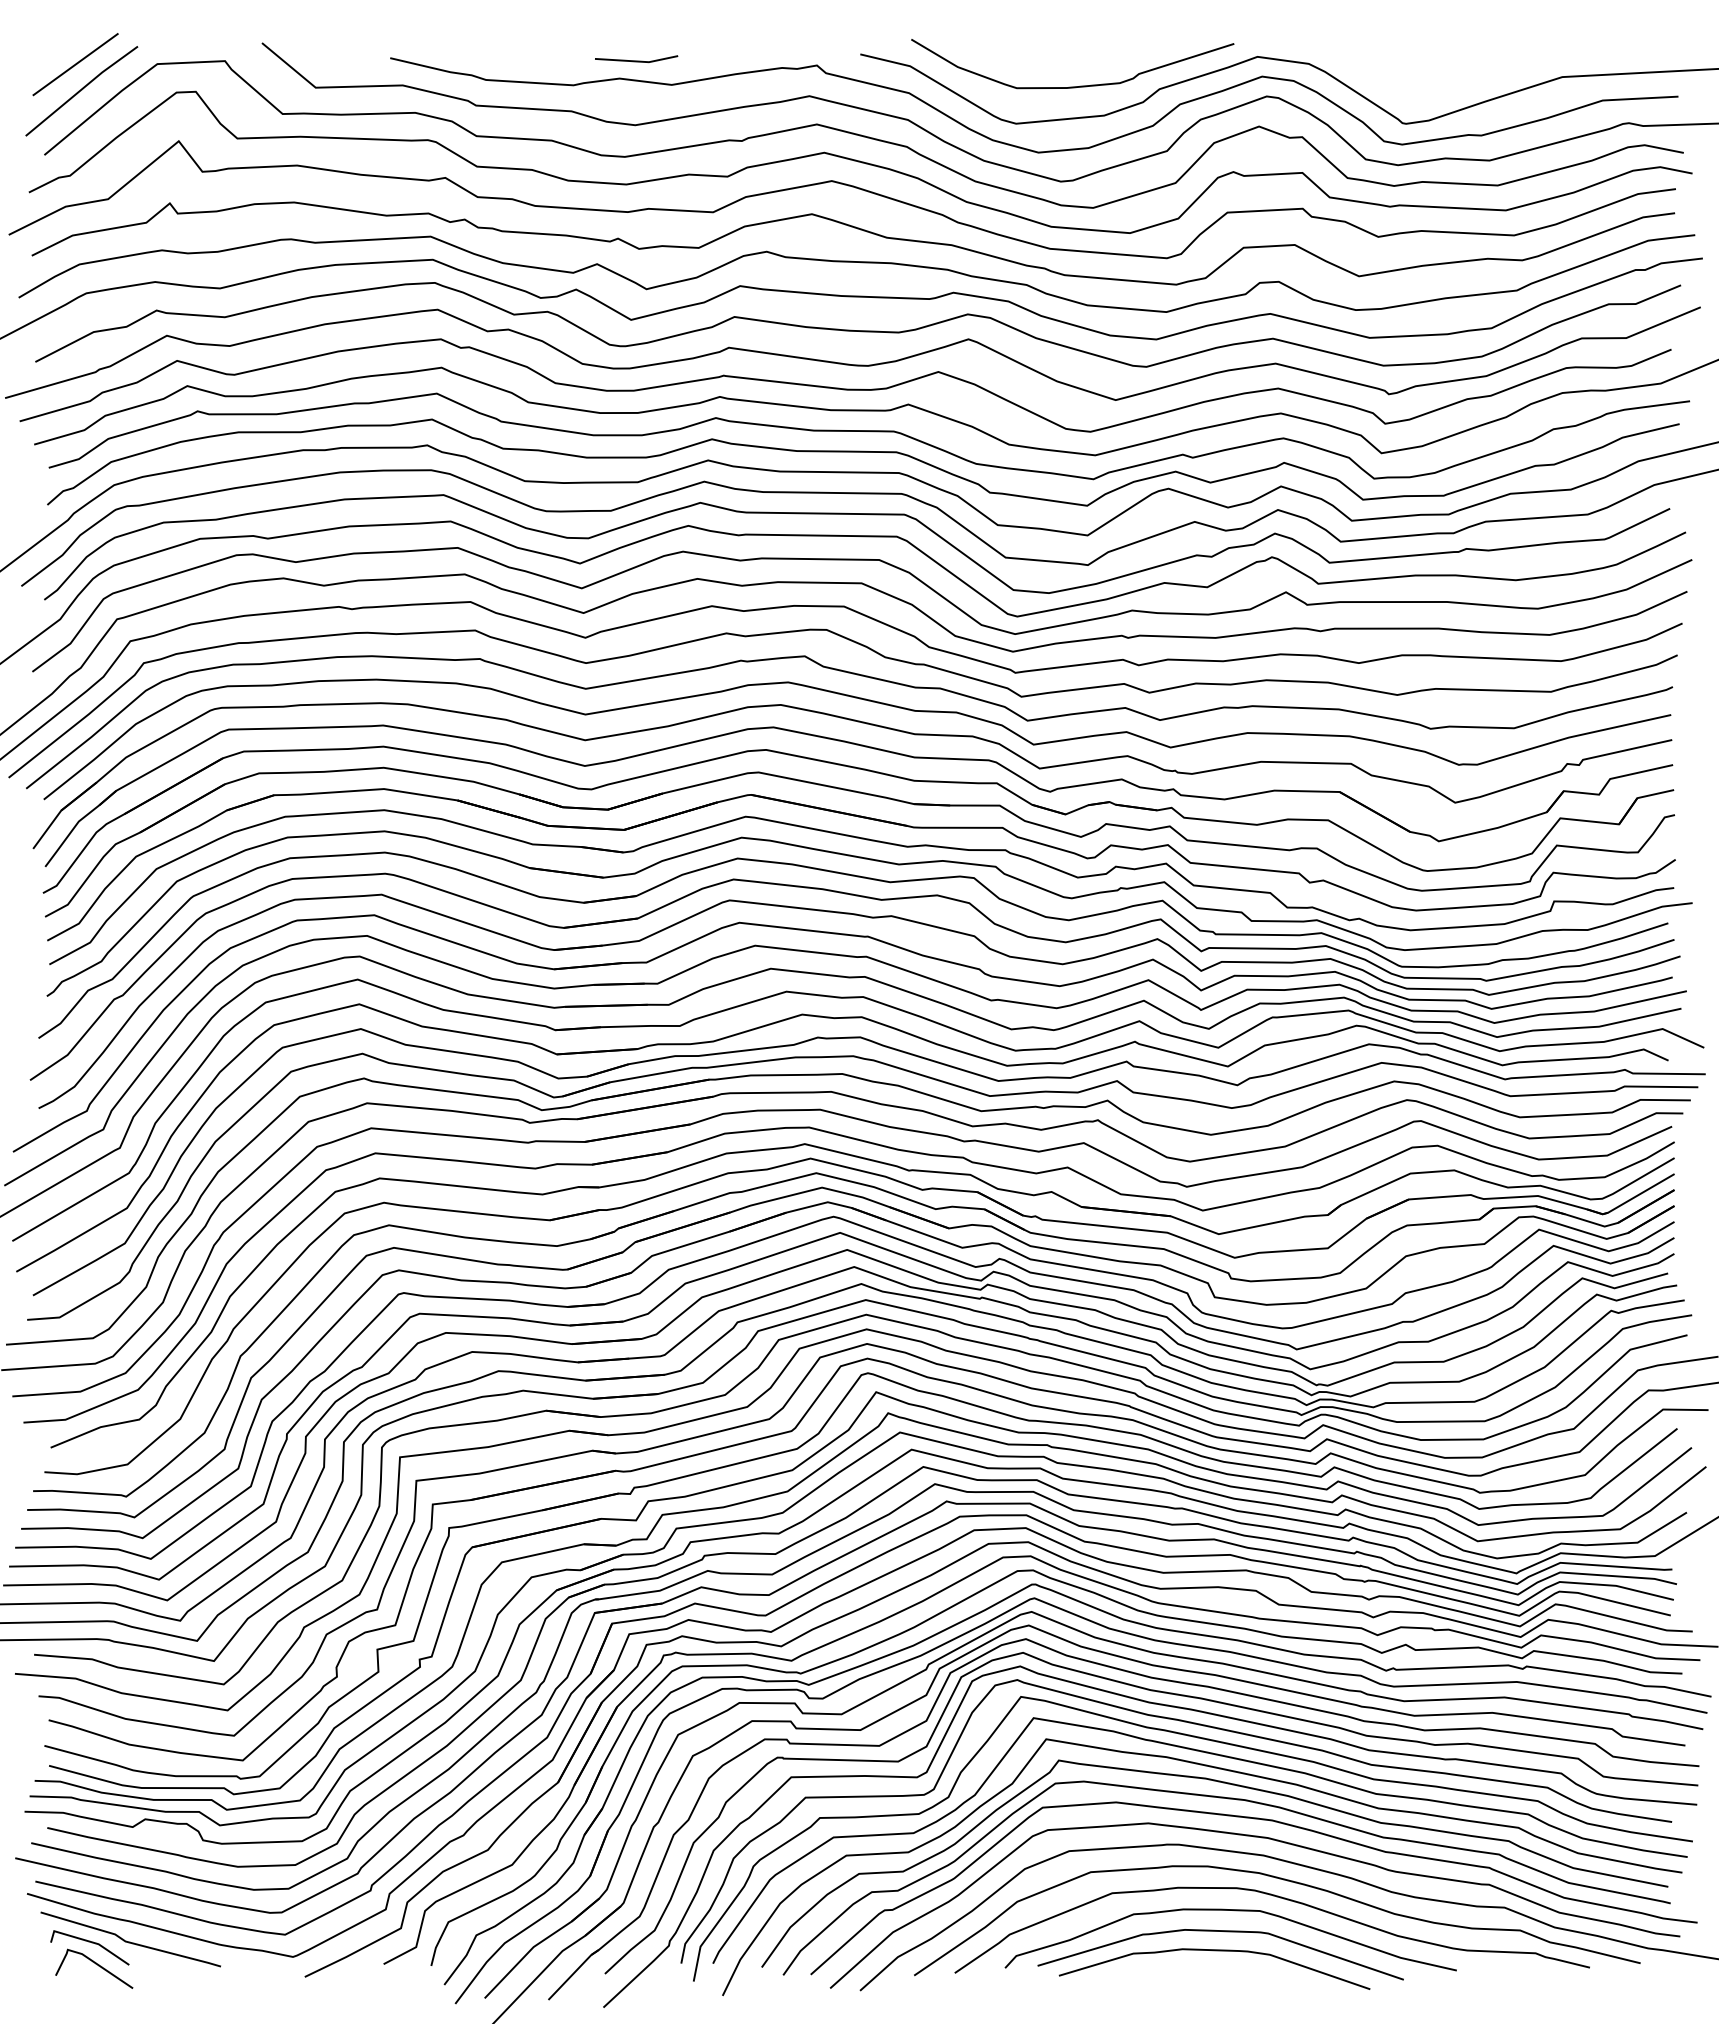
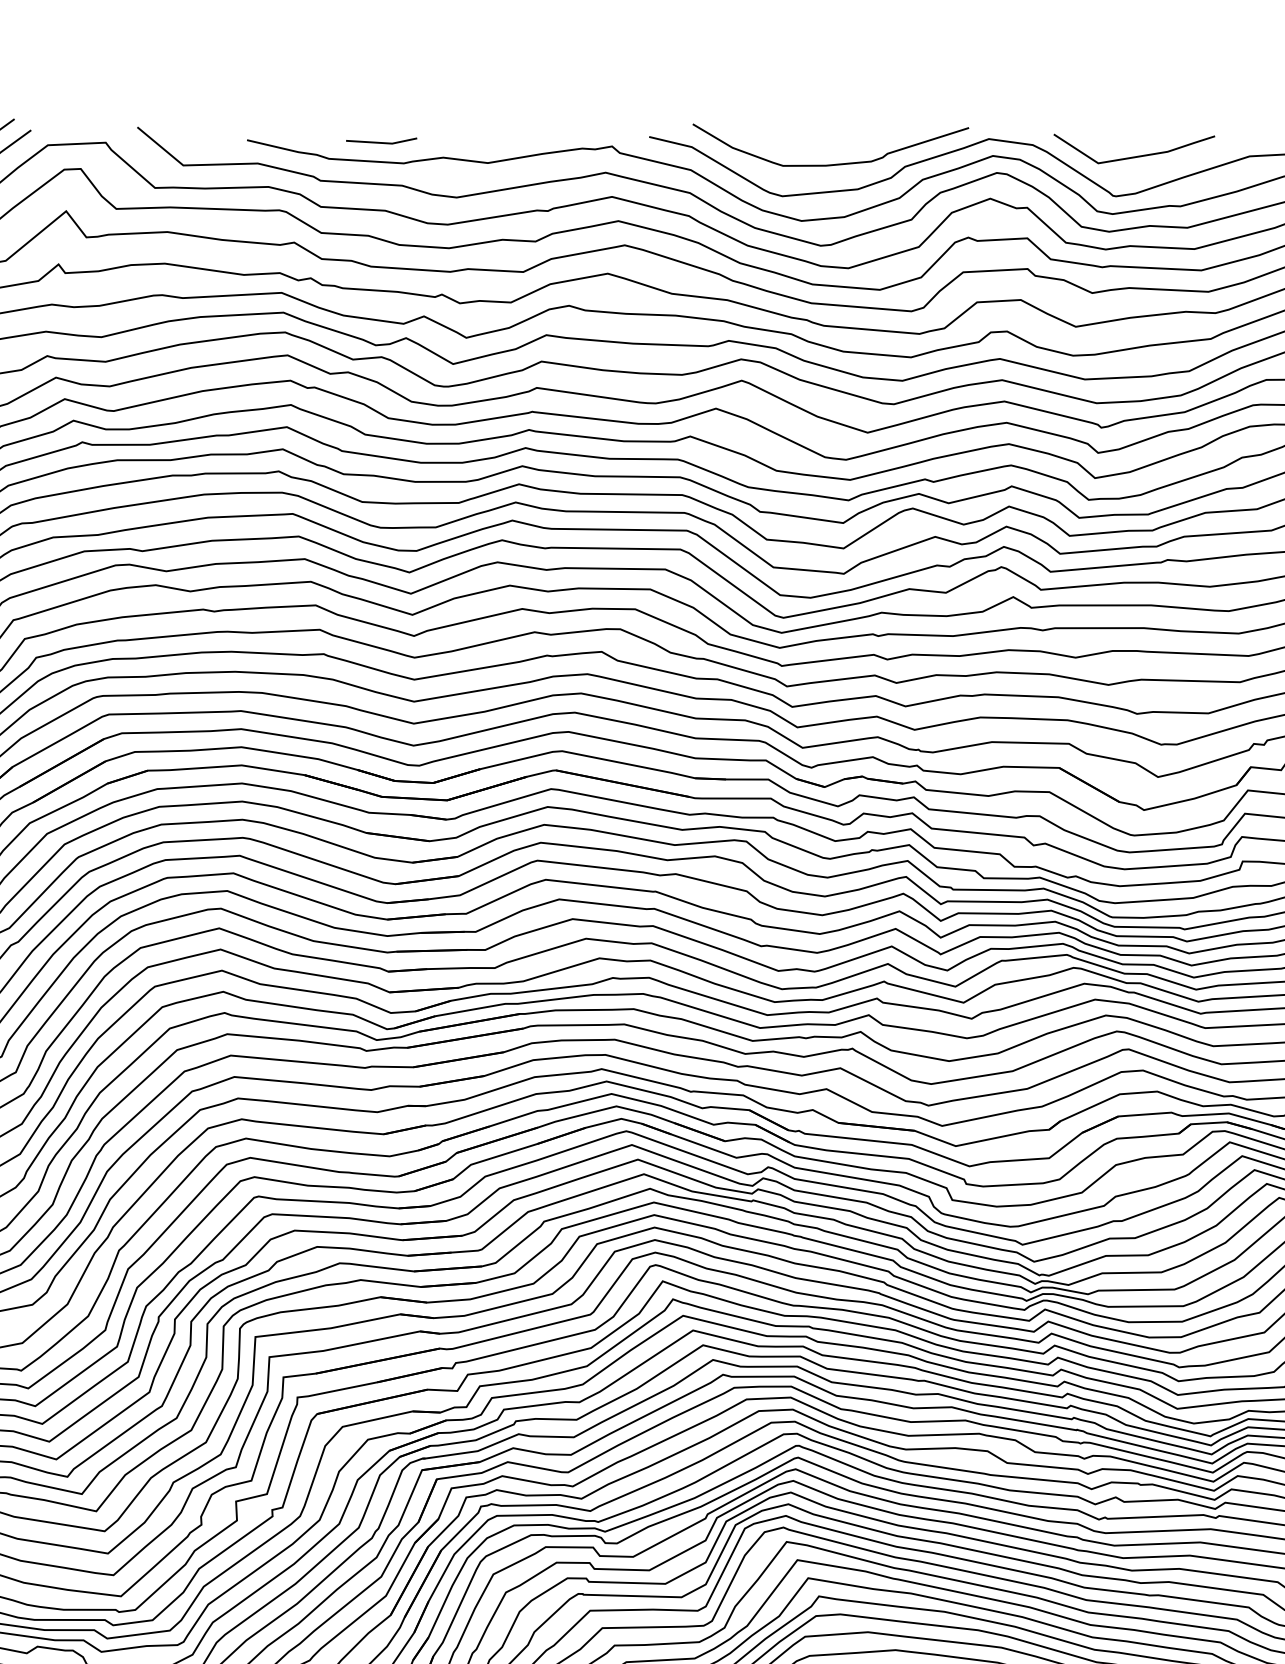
line: (636, 60) -> (381, 142), moved
line: (1430, 76) -> (1136, 155), added

